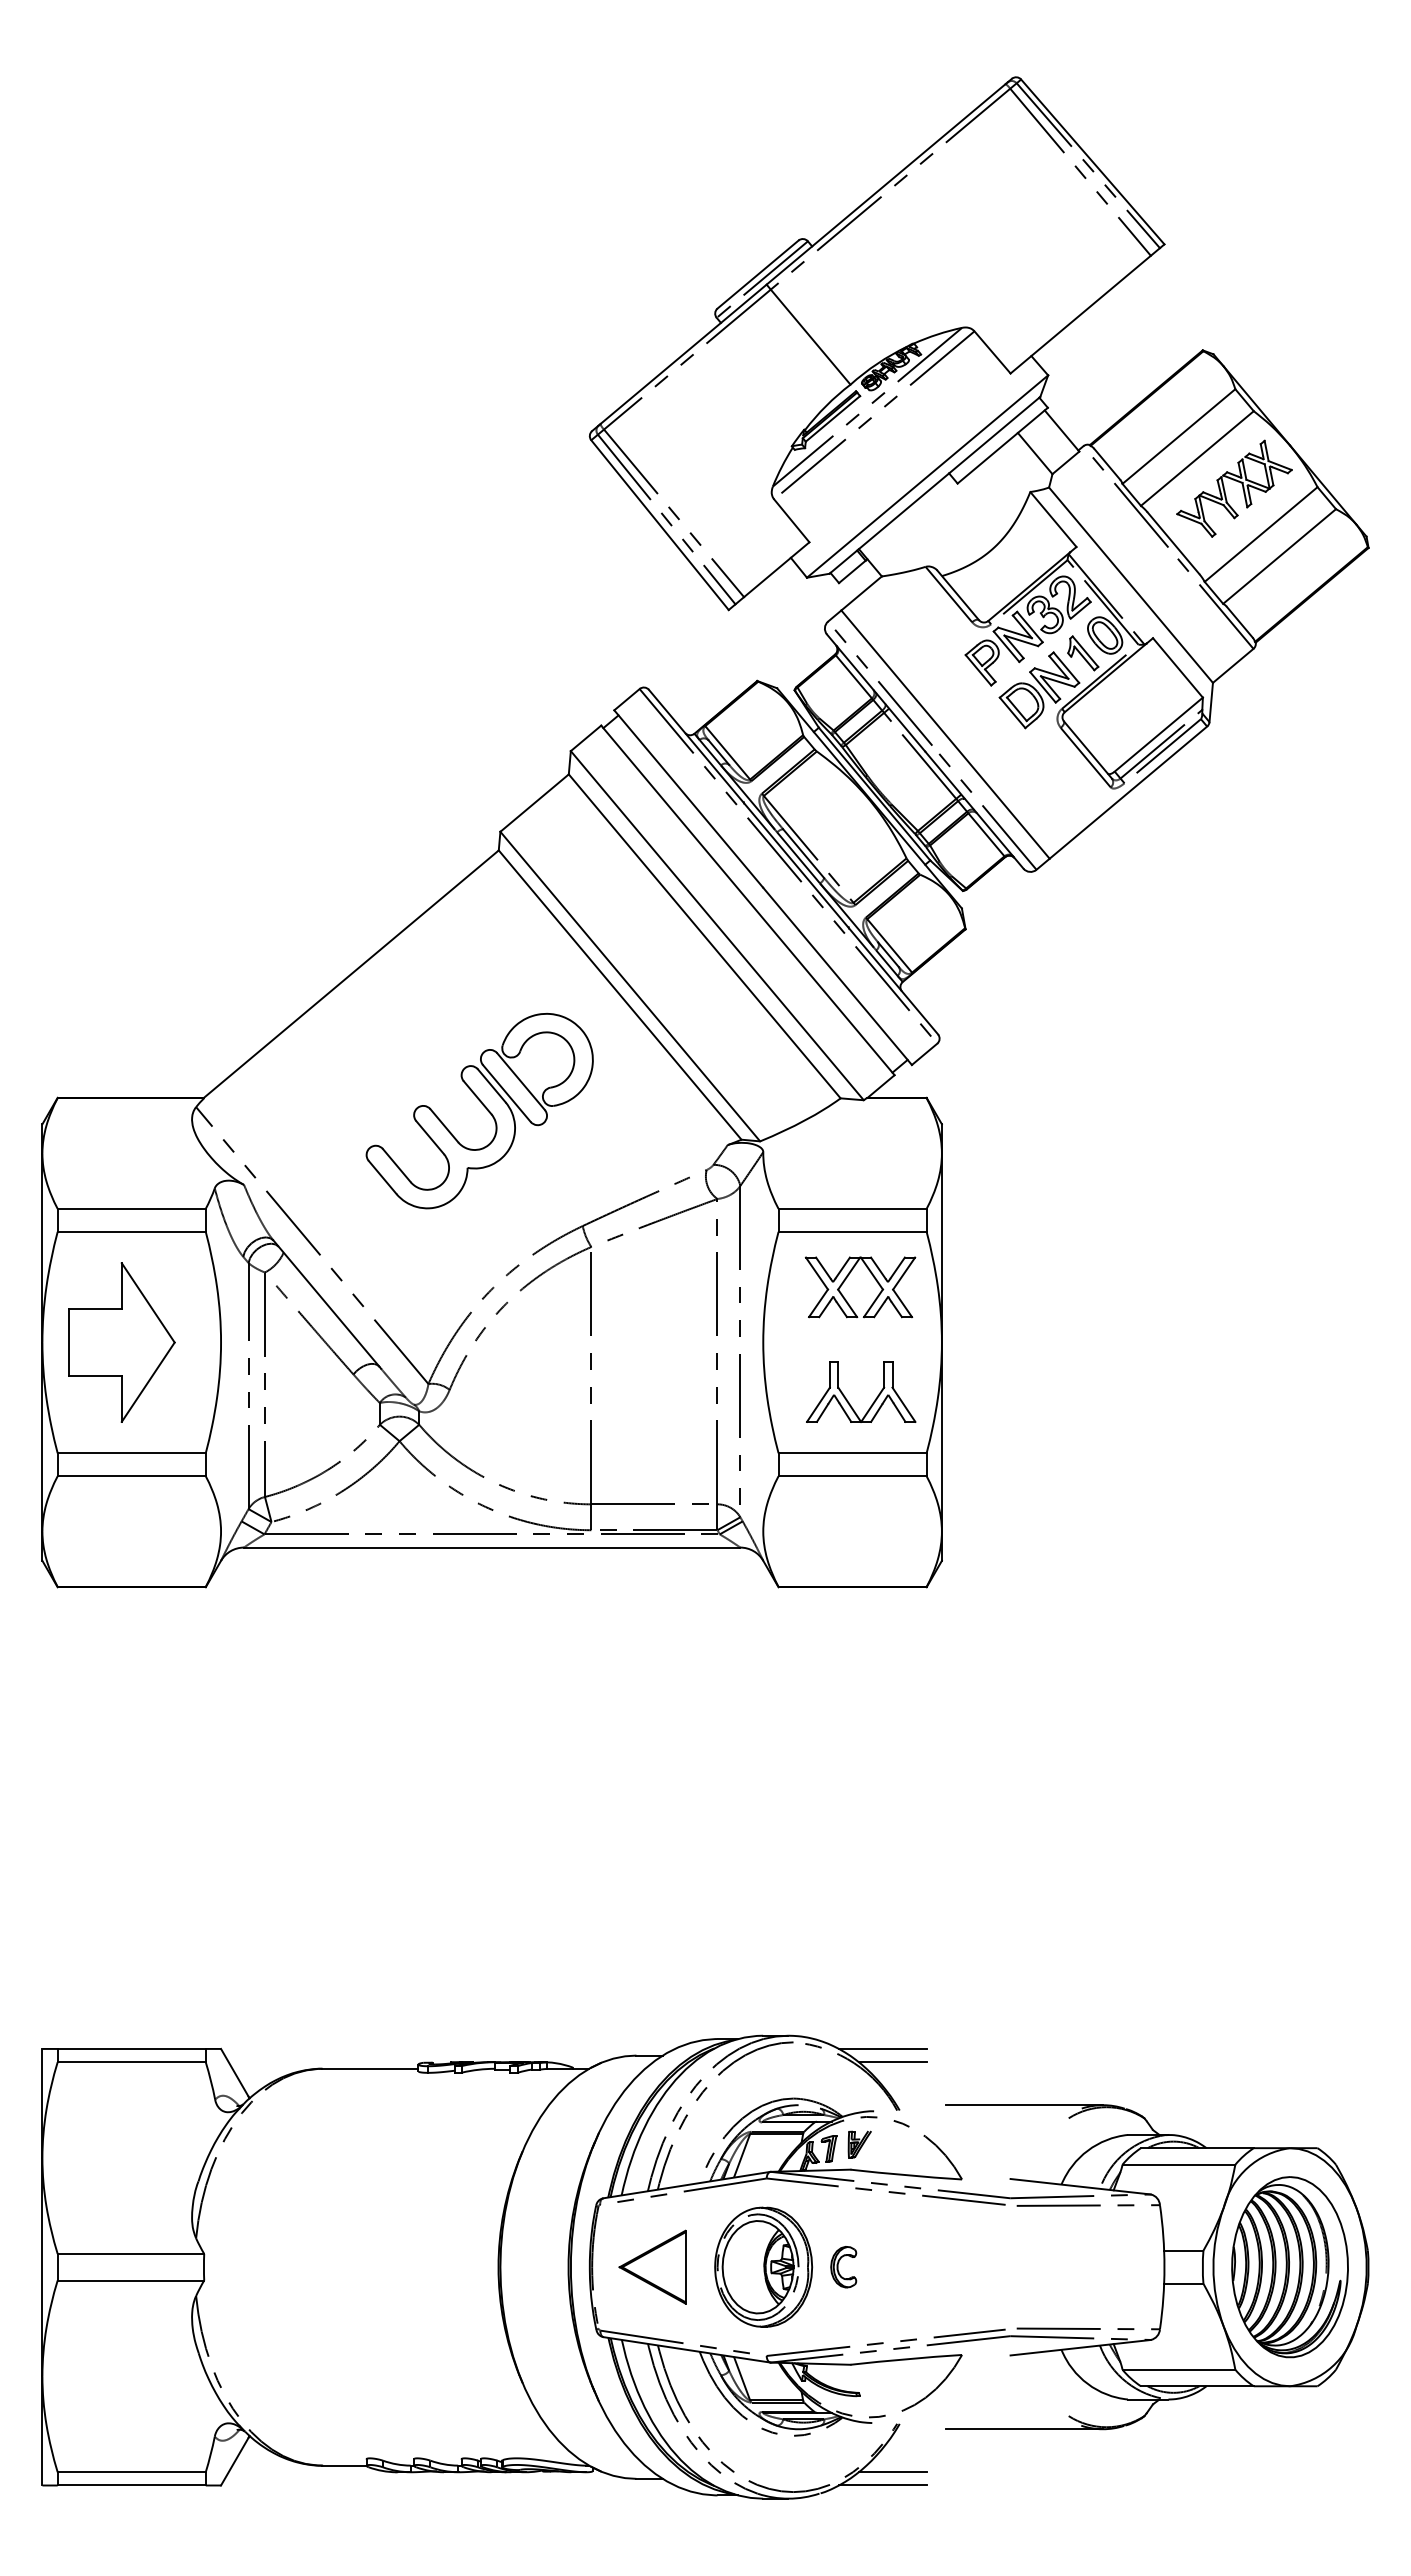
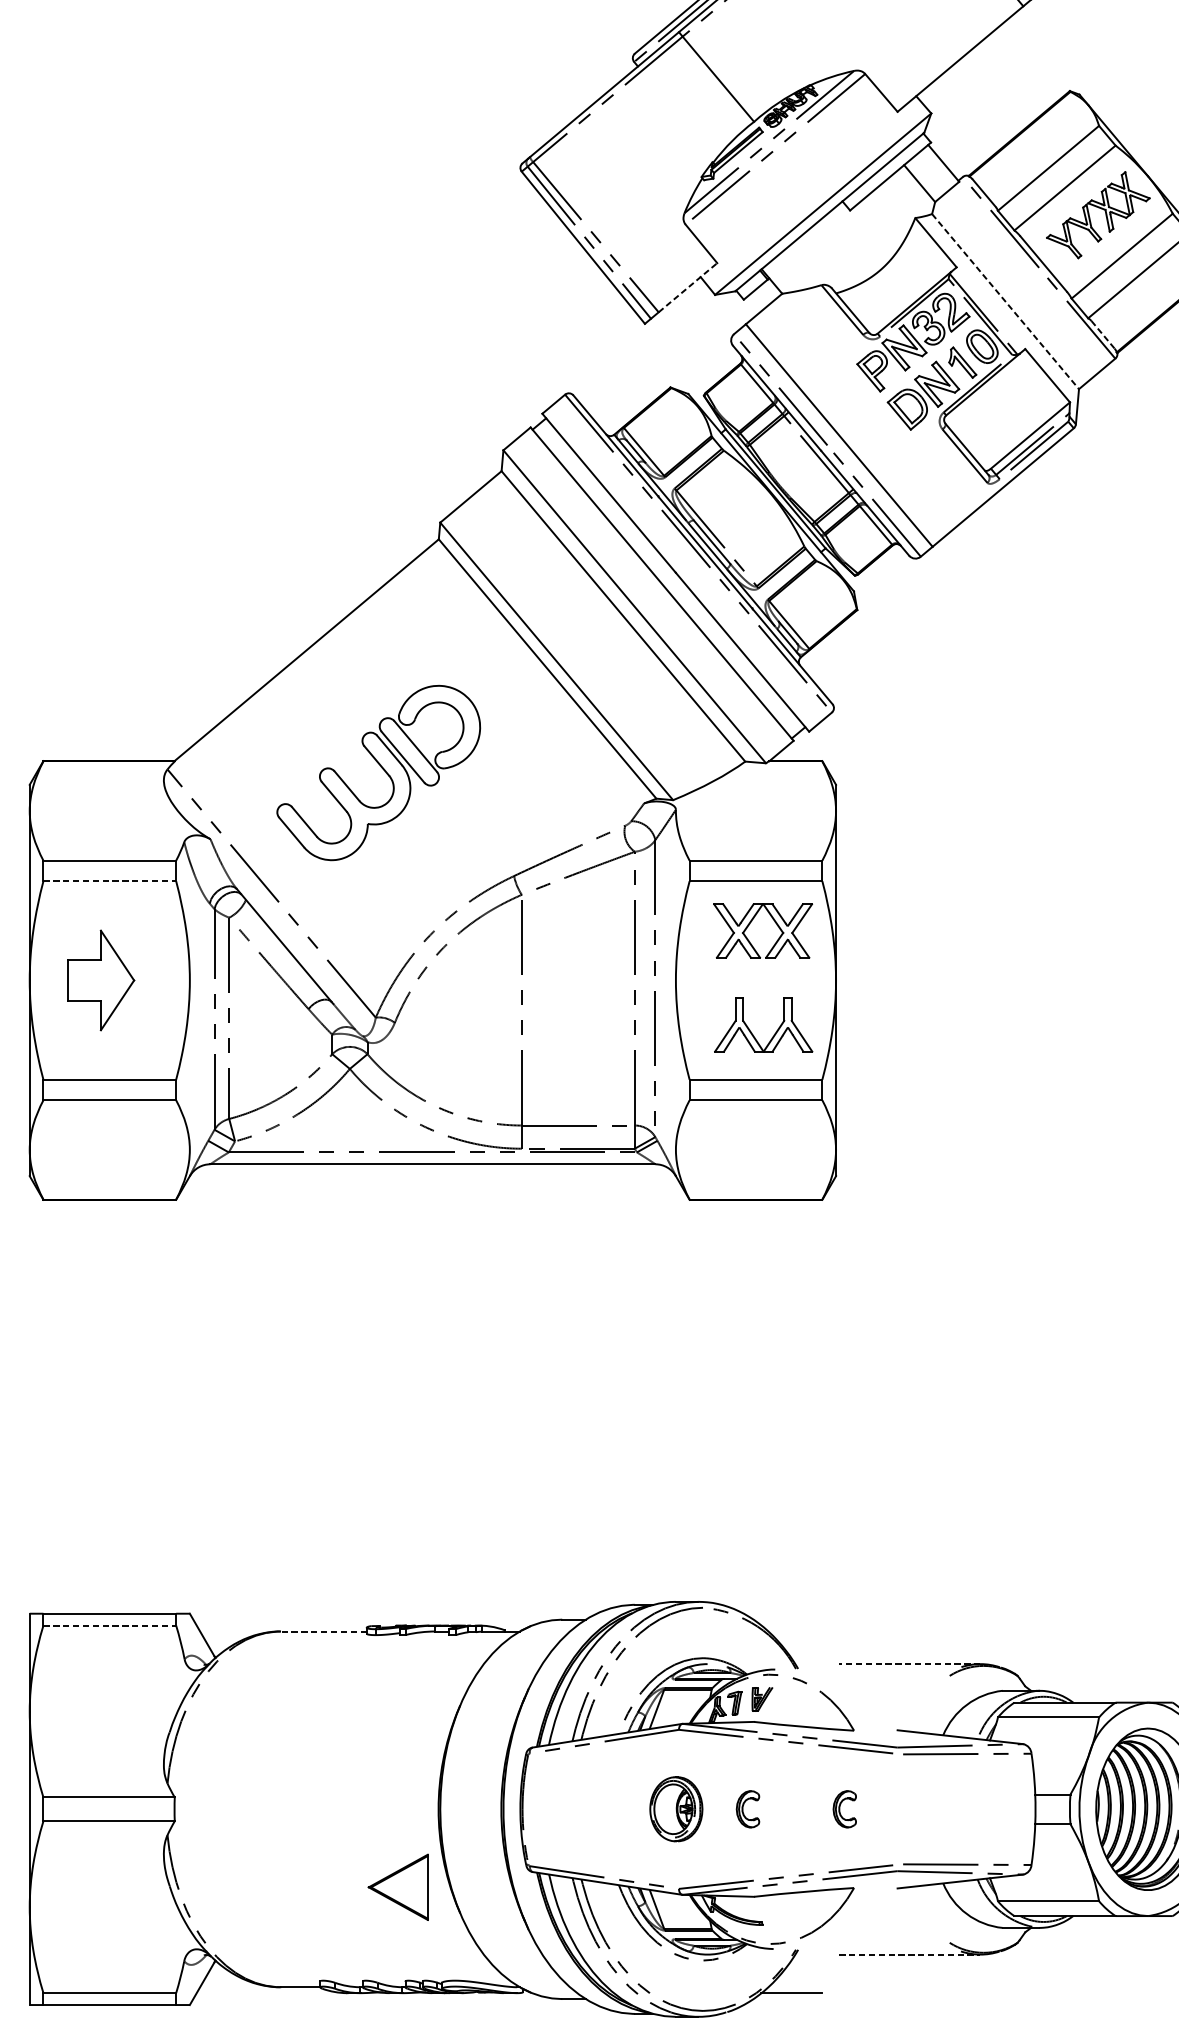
line: (776, 569) -> (687, 287), solid -> dashed
line: (1131, 585) -> (1005, 301), solid -> dashed
line: (1240, 622) -> (1103, 335), solid -> dashed
part: (483, 1106) -> (382, 768), moved
line: (132, 1231) -> (110, 880), solid -> dashed
part: (121, 1342) -> (100, 980), size x0.7
line: (882, 2048) -> (782, 1613), removed
line: (132, 2062) -> (110, 1625), solid -> dashed
line: (892, 2062) -> (791, 1625), removed
line: (369, 2068) -> (322, 1631), solid -> dashed
line: (1024, 2105) -> (910, 1664), solid -> dashed
part: (652, 2266) -> (398, 1886), moved
part: (763, 2266) -> (676, 1808), size x0.6
part: (951, 2267) -> (844, 1809), added
line: (1024, 2429) -> (910, 1954), solid -> dashed
line: (882, 2485) -> (782, 2005), removed

